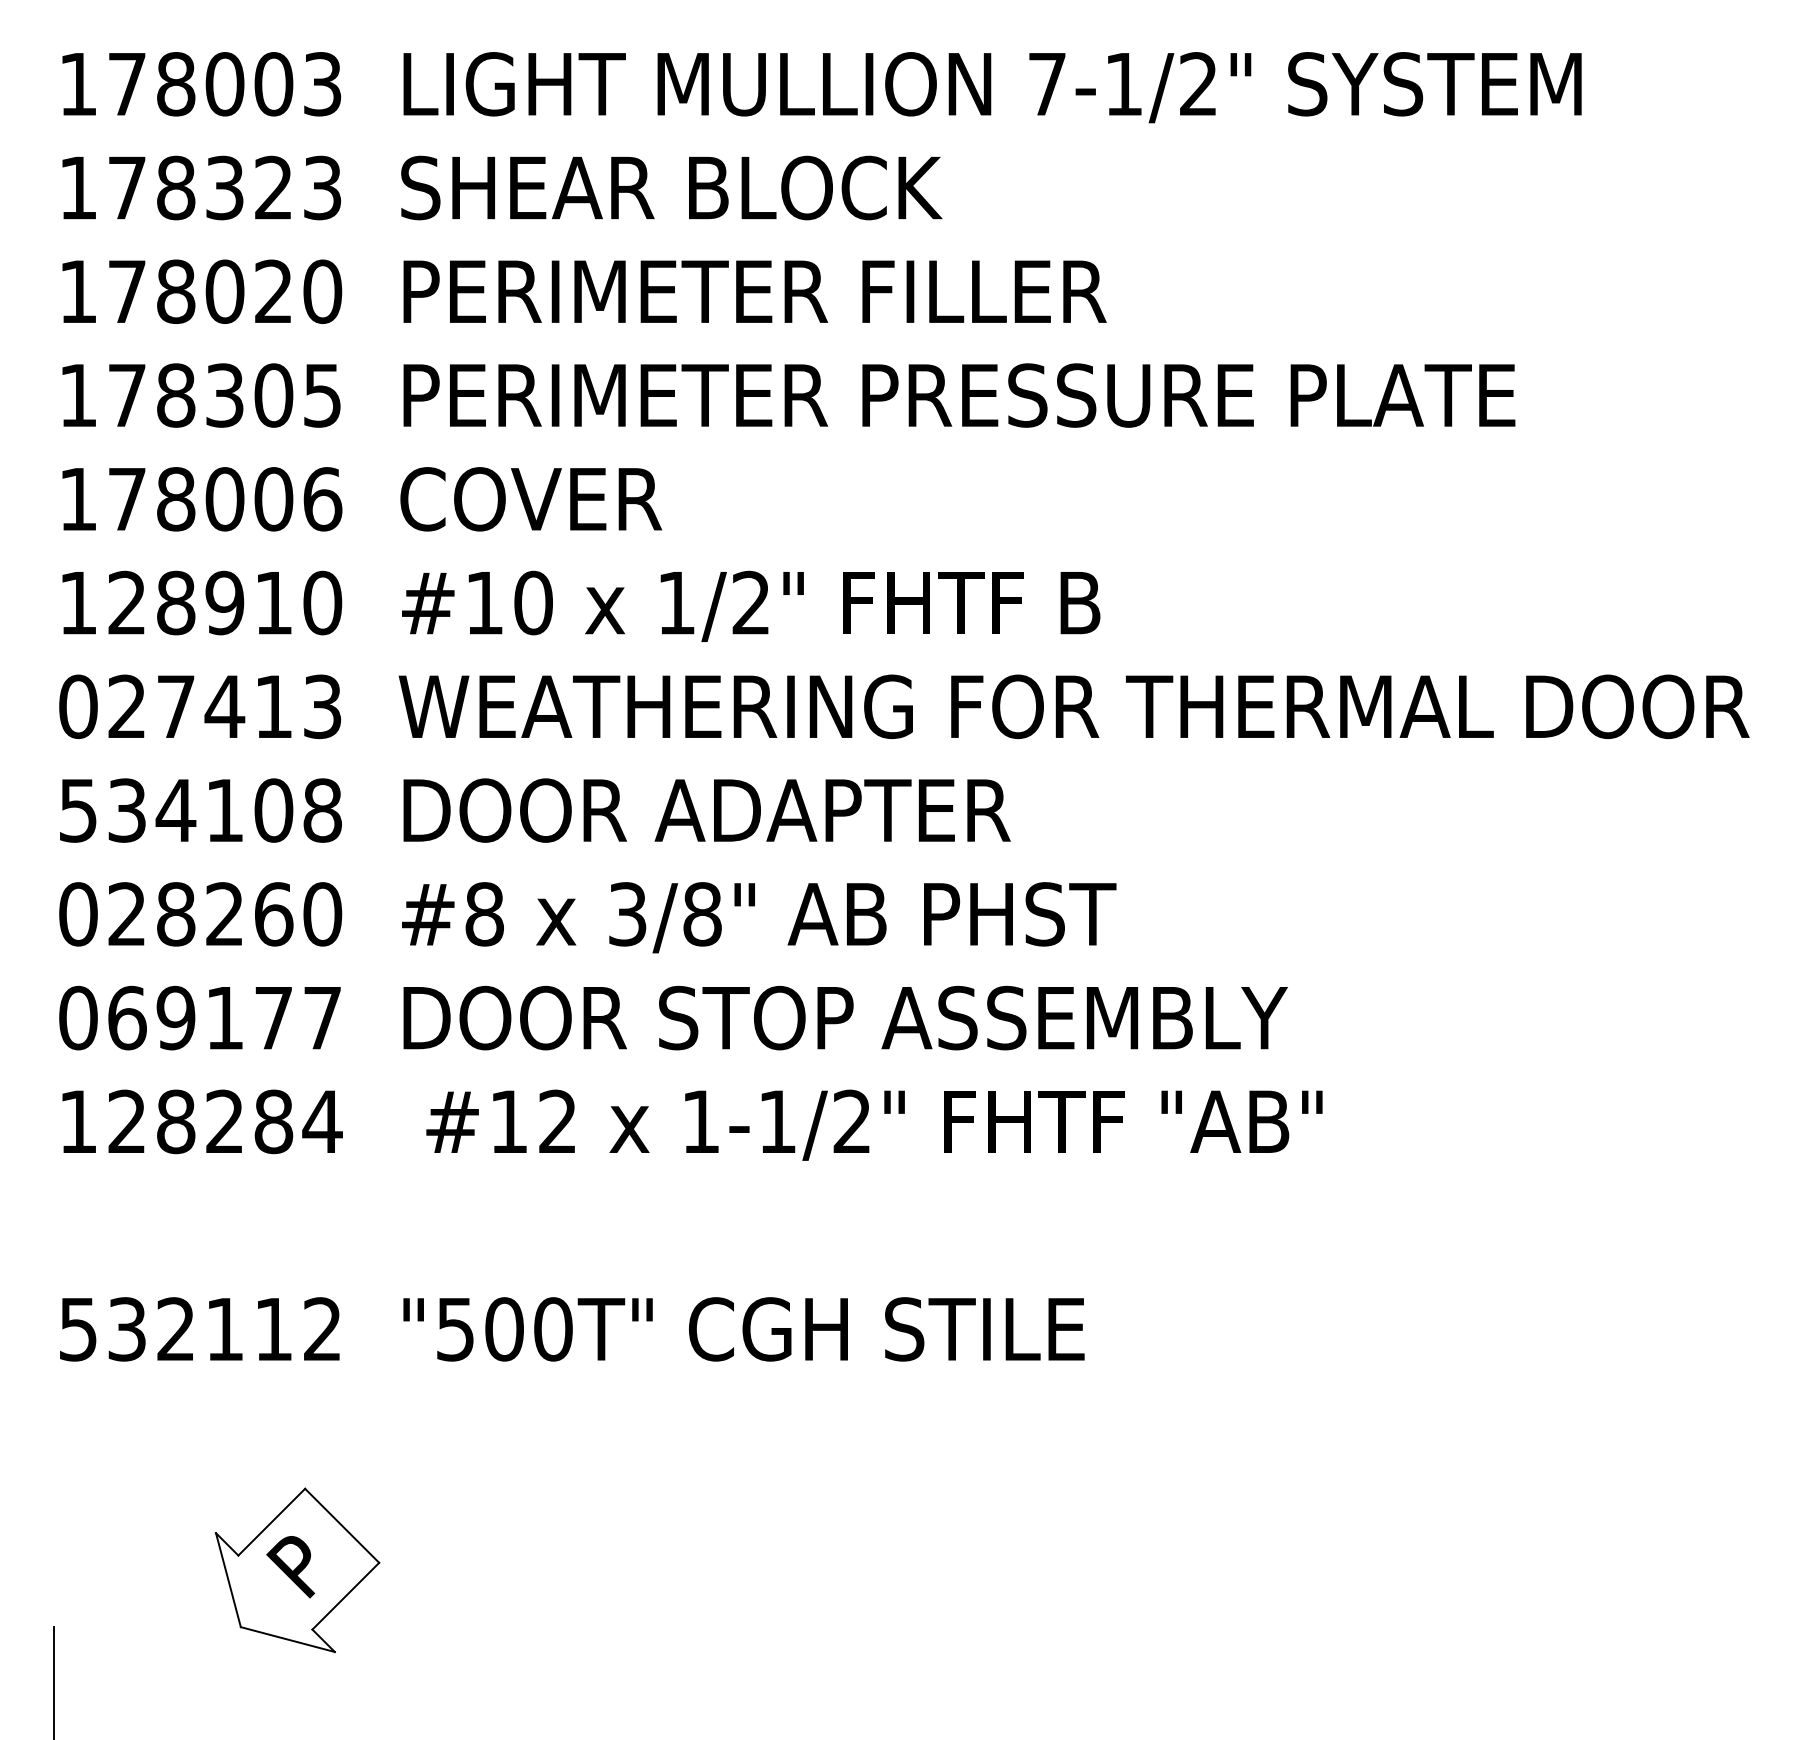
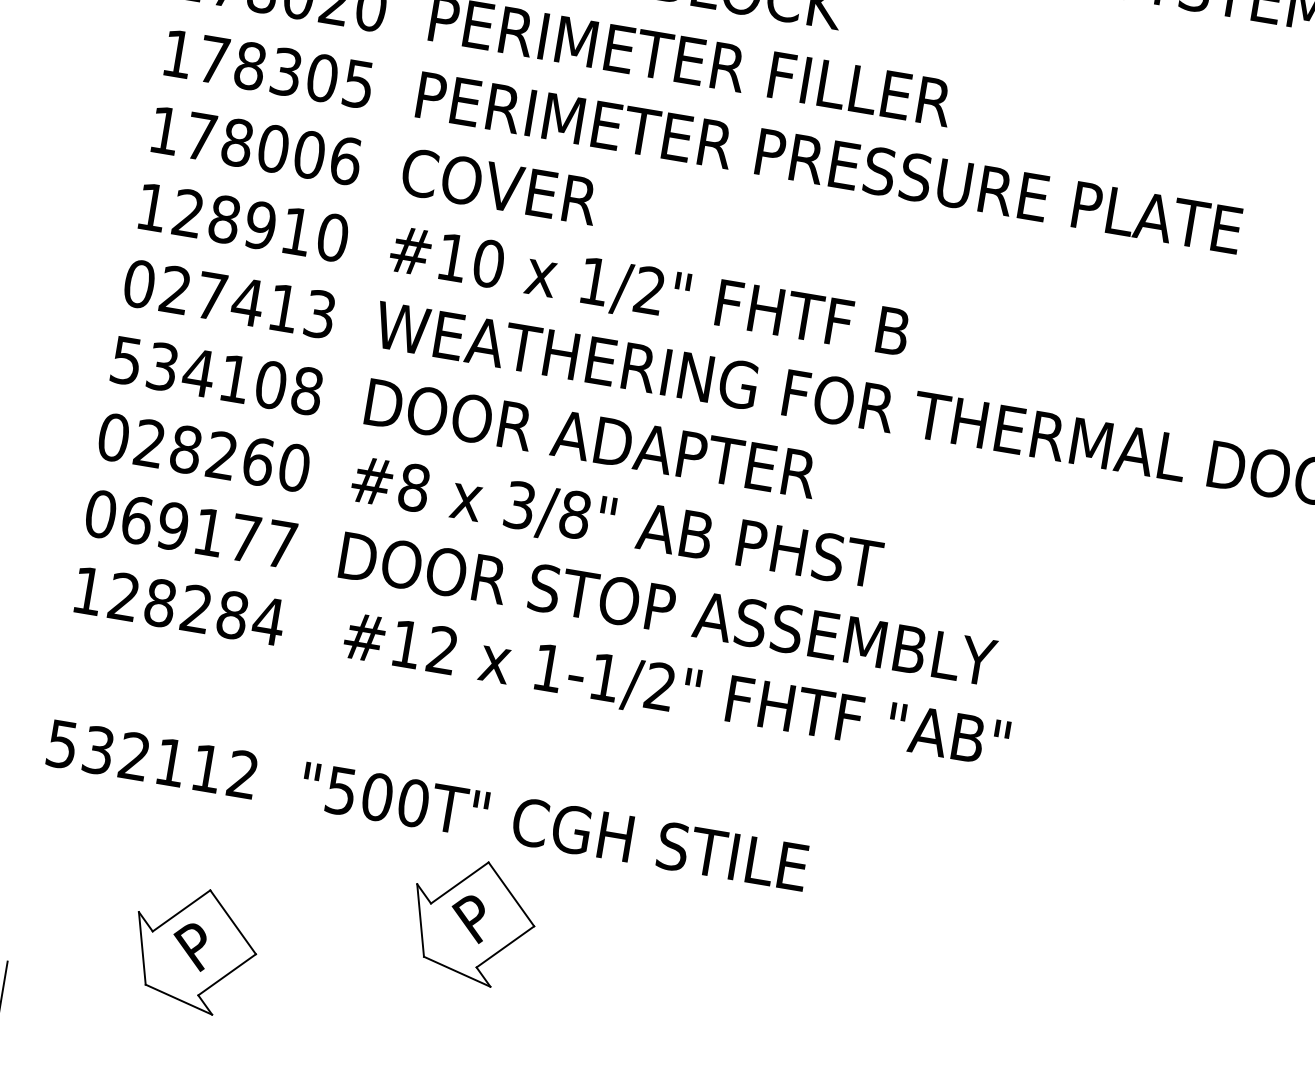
part: (657, 1471) -> (472, 921), added

